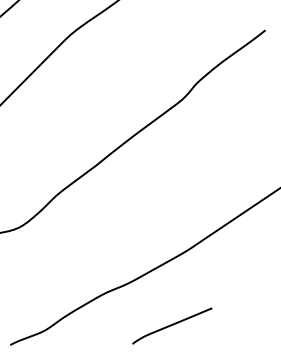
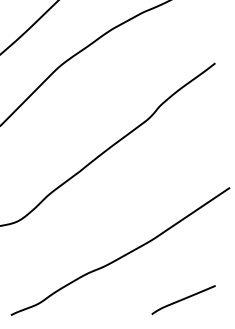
curve: (172, 325) -> (183, 299), moved

